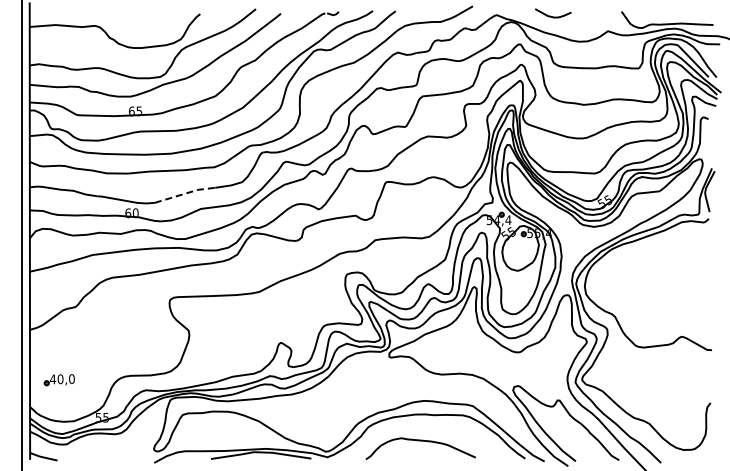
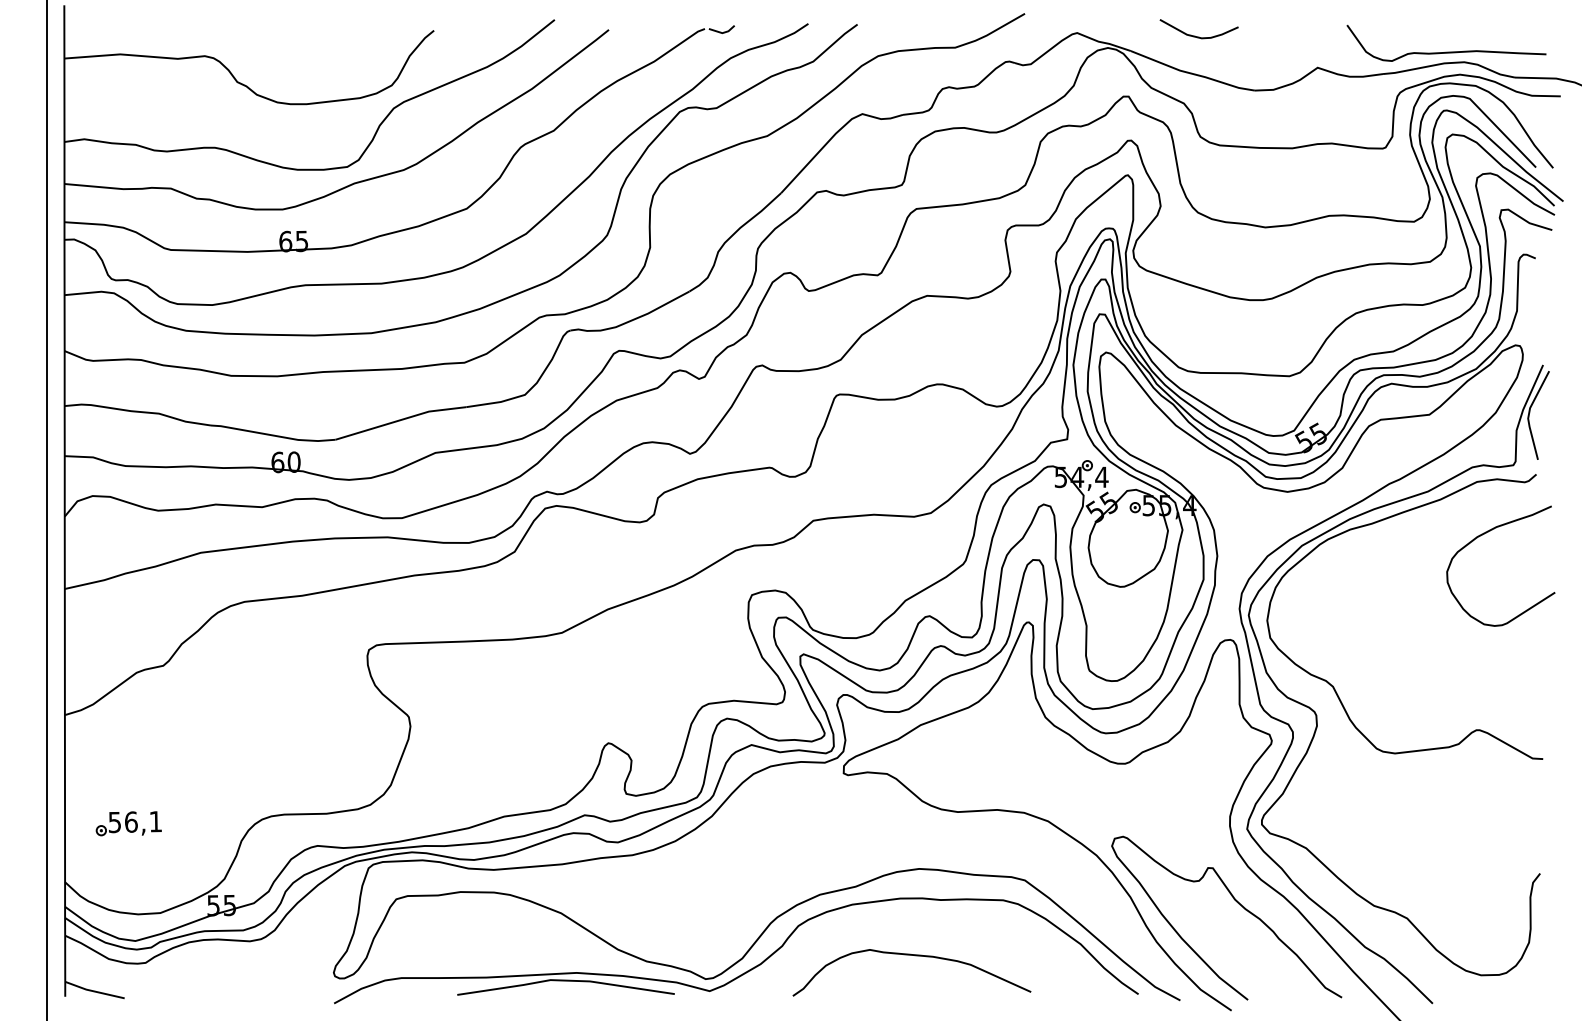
line: (185, 193) -> (401, 419), dashed -> solid
curve: (684, 247) -> (1483, 536), added
text: (62, 379) -> (135, 822), 40,0 -> 56,1

